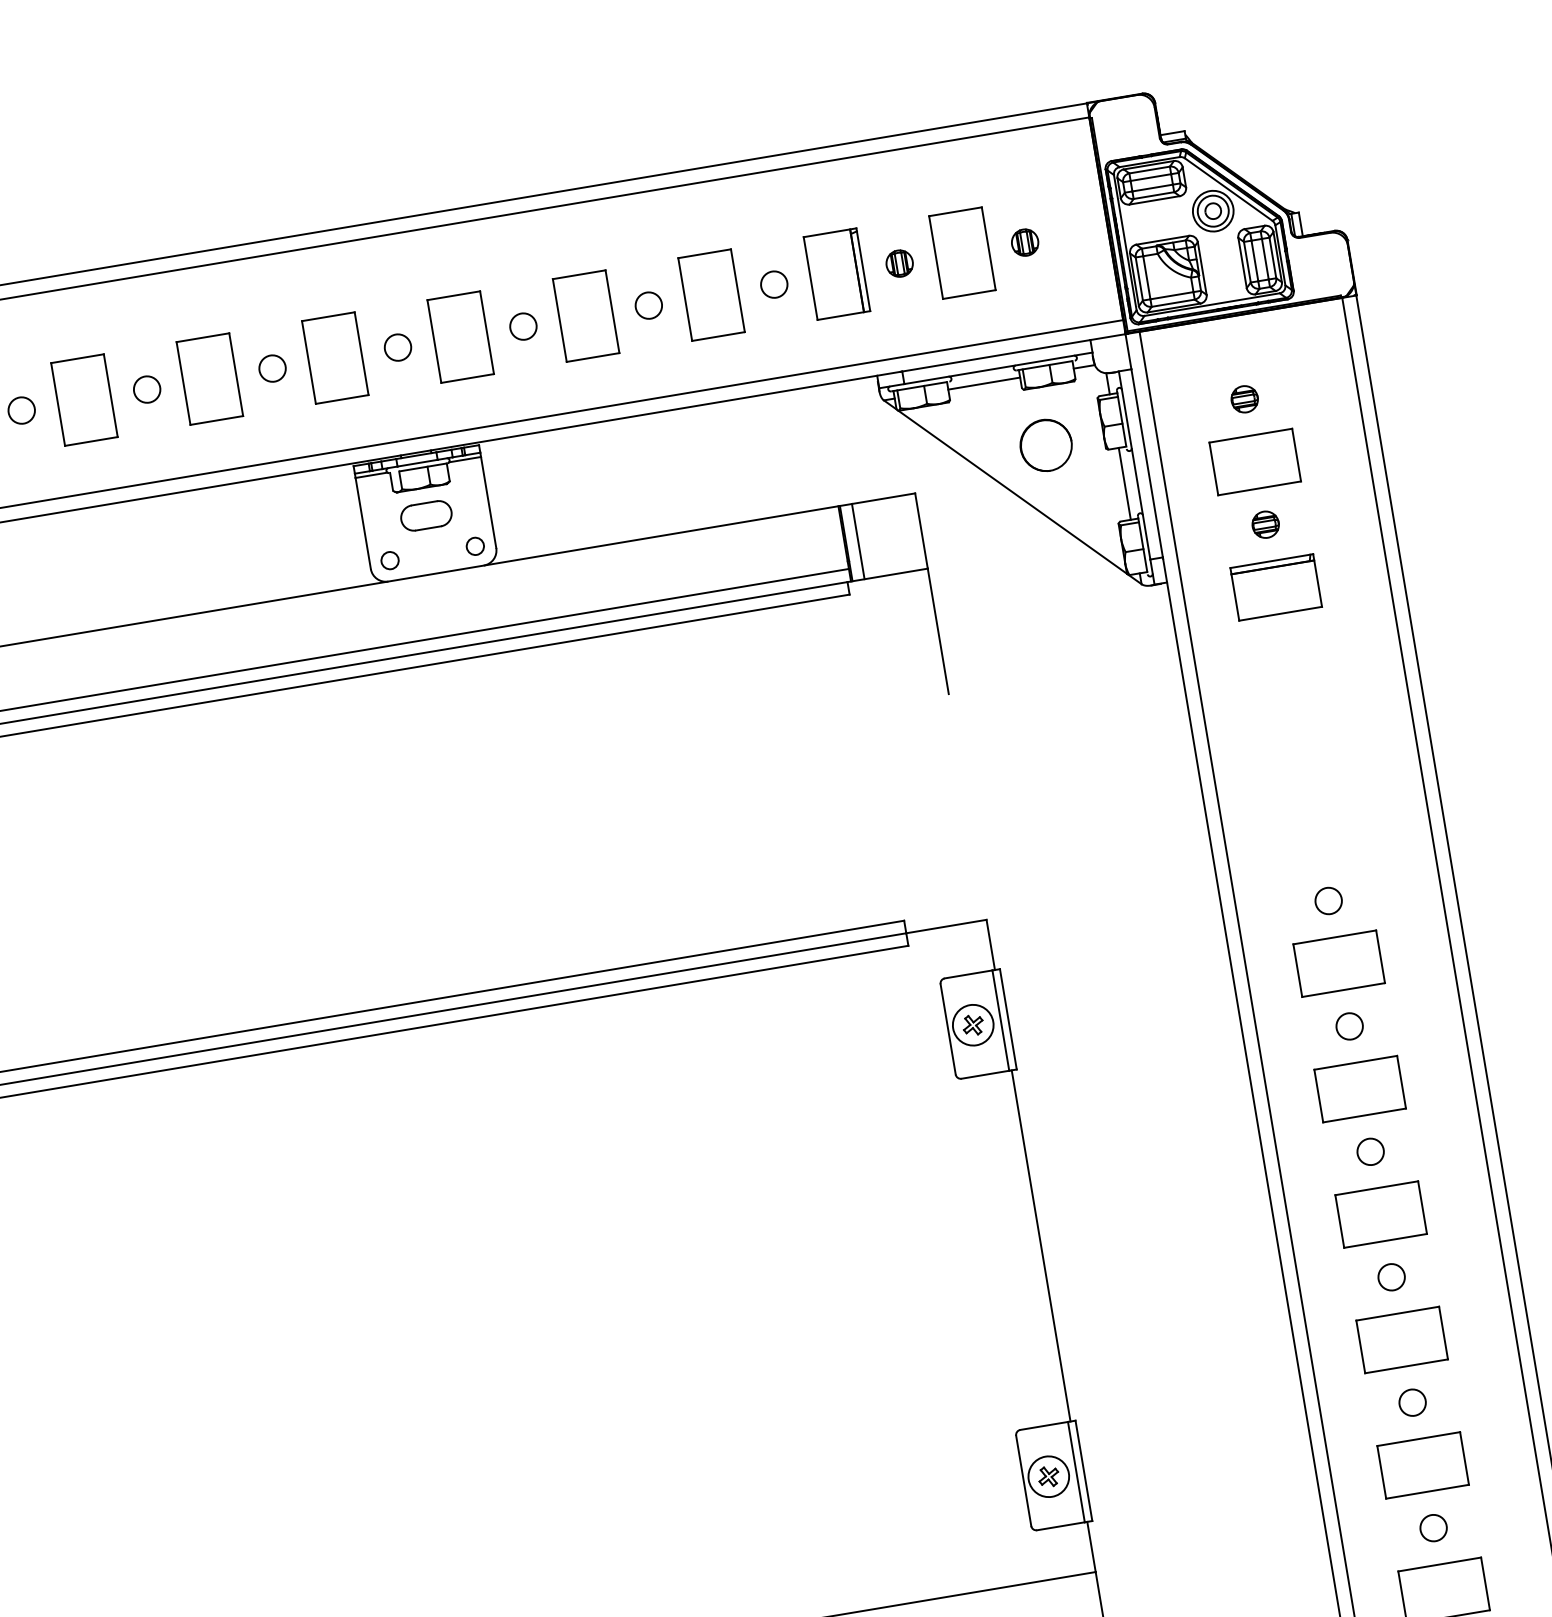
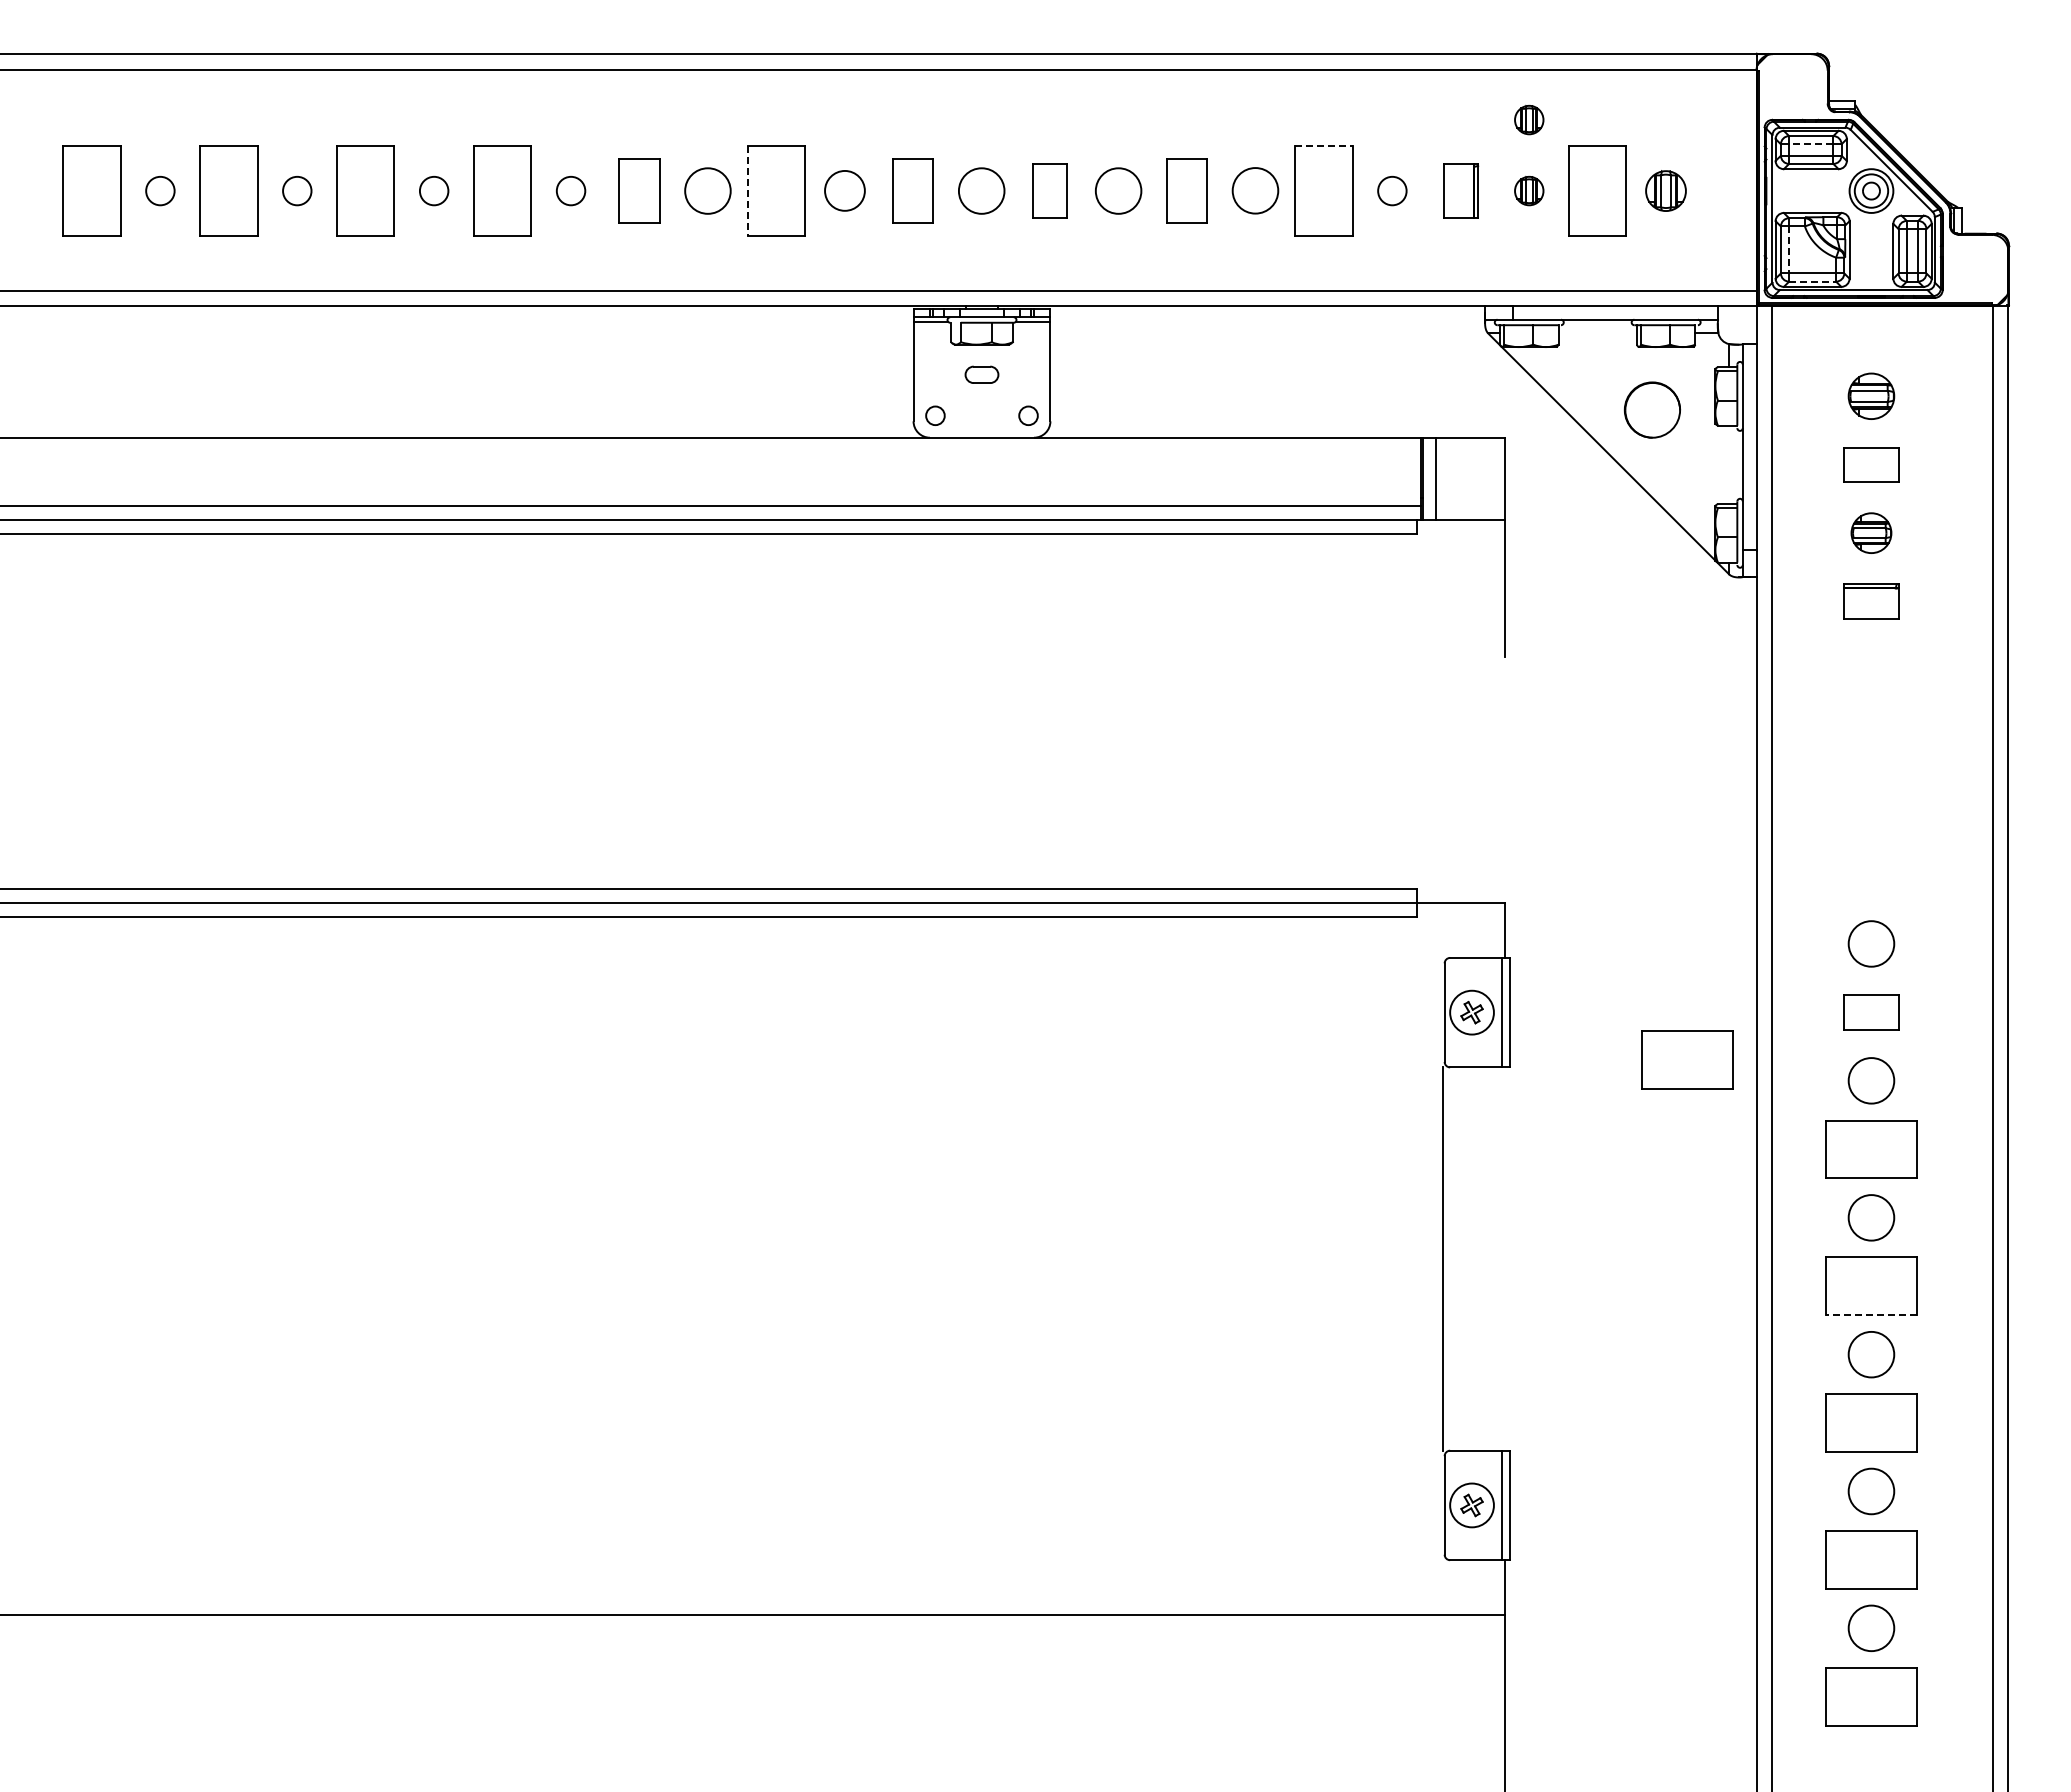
line: (1150, 177) -> (1810, 144), solid -> dashed
part: (889, 198) -> (1529, 120), added
part: (1025, 242) -> (1666, 190), size x1.4
line: (704, 253) -> (1323, 145), solid -> dashed
part: (836, 273) -> (1460, 190), size x0.6
line: (1147, 277) -> (1789, 249), solid -> dashed
line: (1174, 302) -> (1813, 281), solid -> dashed
circle: (648, 306) -> (1255, 191), size x1.6
part: (585, 315) -> (1186, 190), size x0.7
circle: (523, 326) -> (1118, 190), size x1.6
part: (460, 336) -> (1049, 190), size x0.6
circle: (397, 347) -> (981, 190), size x1.6
part: (335, 357) -> (913, 190), size x0.7
circle: (272, 369) -> (844, 191), size x1.4
line: (183, 383) -> (747, 191), solid -> dashed
line: (984, 383) -> (1597, 333), removed
circle: (146, 389) -> (707, 190), size x1.6
part: (84, 399) -> (639, 190), size x0.7
part: (1244, 399) -> (1871, 396), size x1.6
part: (1255, 461) -> (1871, 464), size x0.6
line: (1125, 483) -> (1729, 464), removed
part: (425, 515) -> (981, 374), size x0.6
part: (1265, 524) -> (1871, 533), size x1.4
part: (1276, 587) -> (1871, 601), size x0.6
circle: (1328, 900) -> (1871, 943), size x1.6
part: (1339, 963) -> (1871, 1012), size x0.6
circle: (1349, 1026) -> (1871, 1080), size x1.6
part: (1177, 1035) -> (1687, 1059), added
circle: (1370, 1151) -> (1871, 1217), size x1.6
line: (1384, 1240) -> (1870, 1314), solid -> dashed
line: (1040, 1245) -> (1442, 1258), moved
circle: (1391, 1277) -> (1871, 1354), size x1.6
circle: (1412, 1402) -> (1871, 1491), size x1.6
circle: (1433, 1528) -> (1871, 1628), size x1.6

